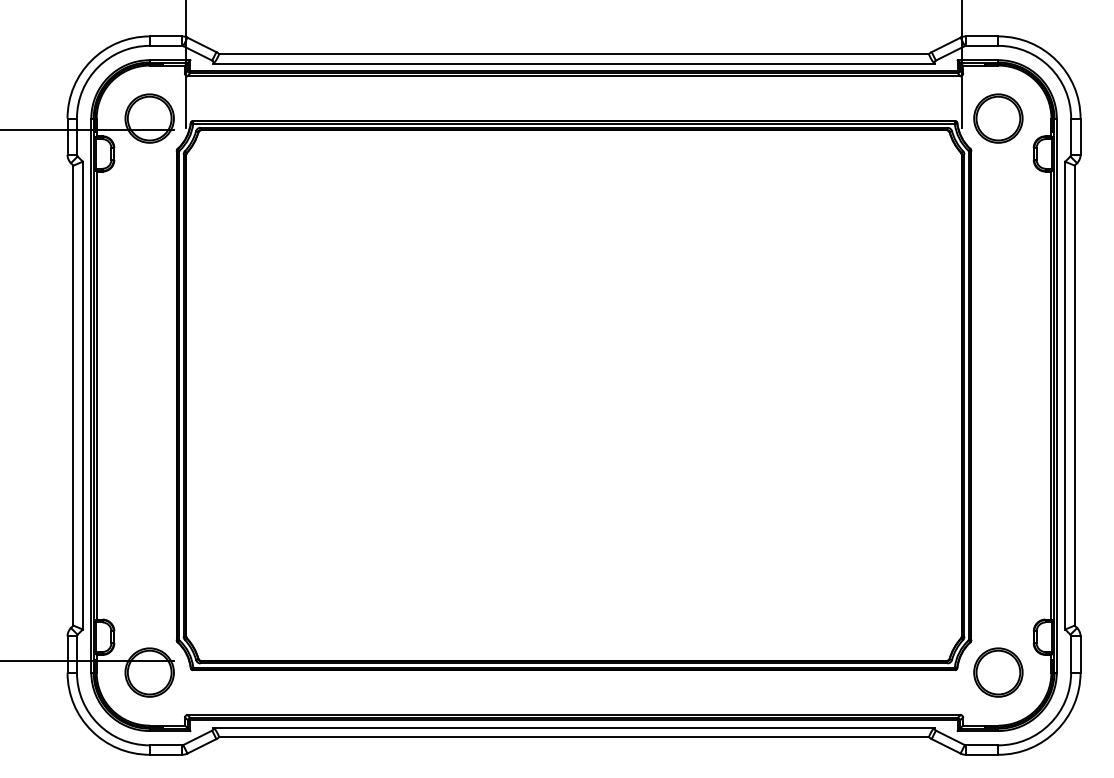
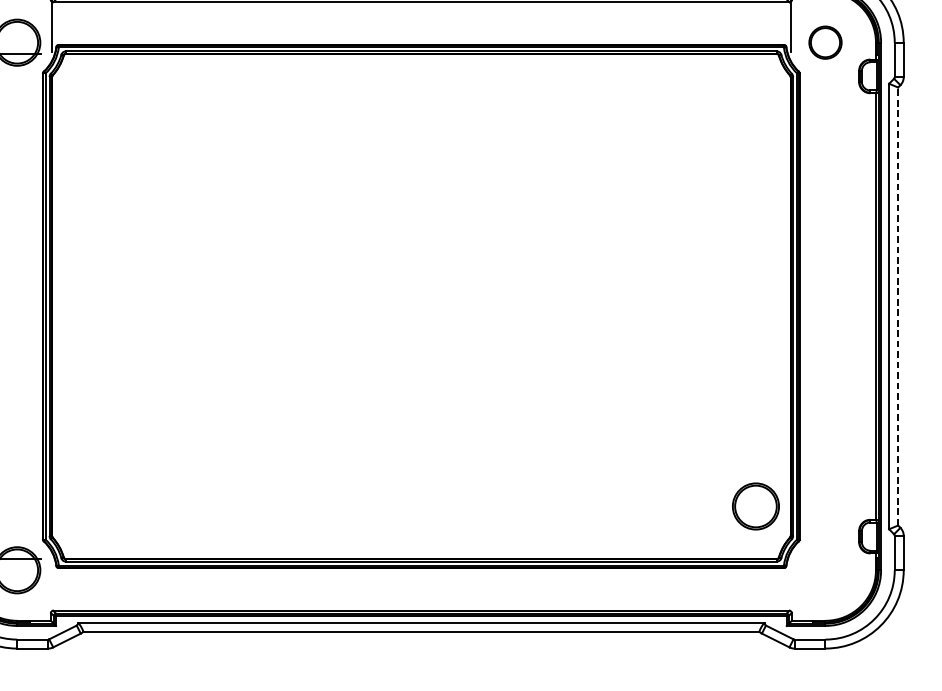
part: (998, 118) -> (825, 42), size x0.7
line: (1074, 395) -> (897, 306), solid -> dashed
part: (998, 672) -> (756, 506), moved

